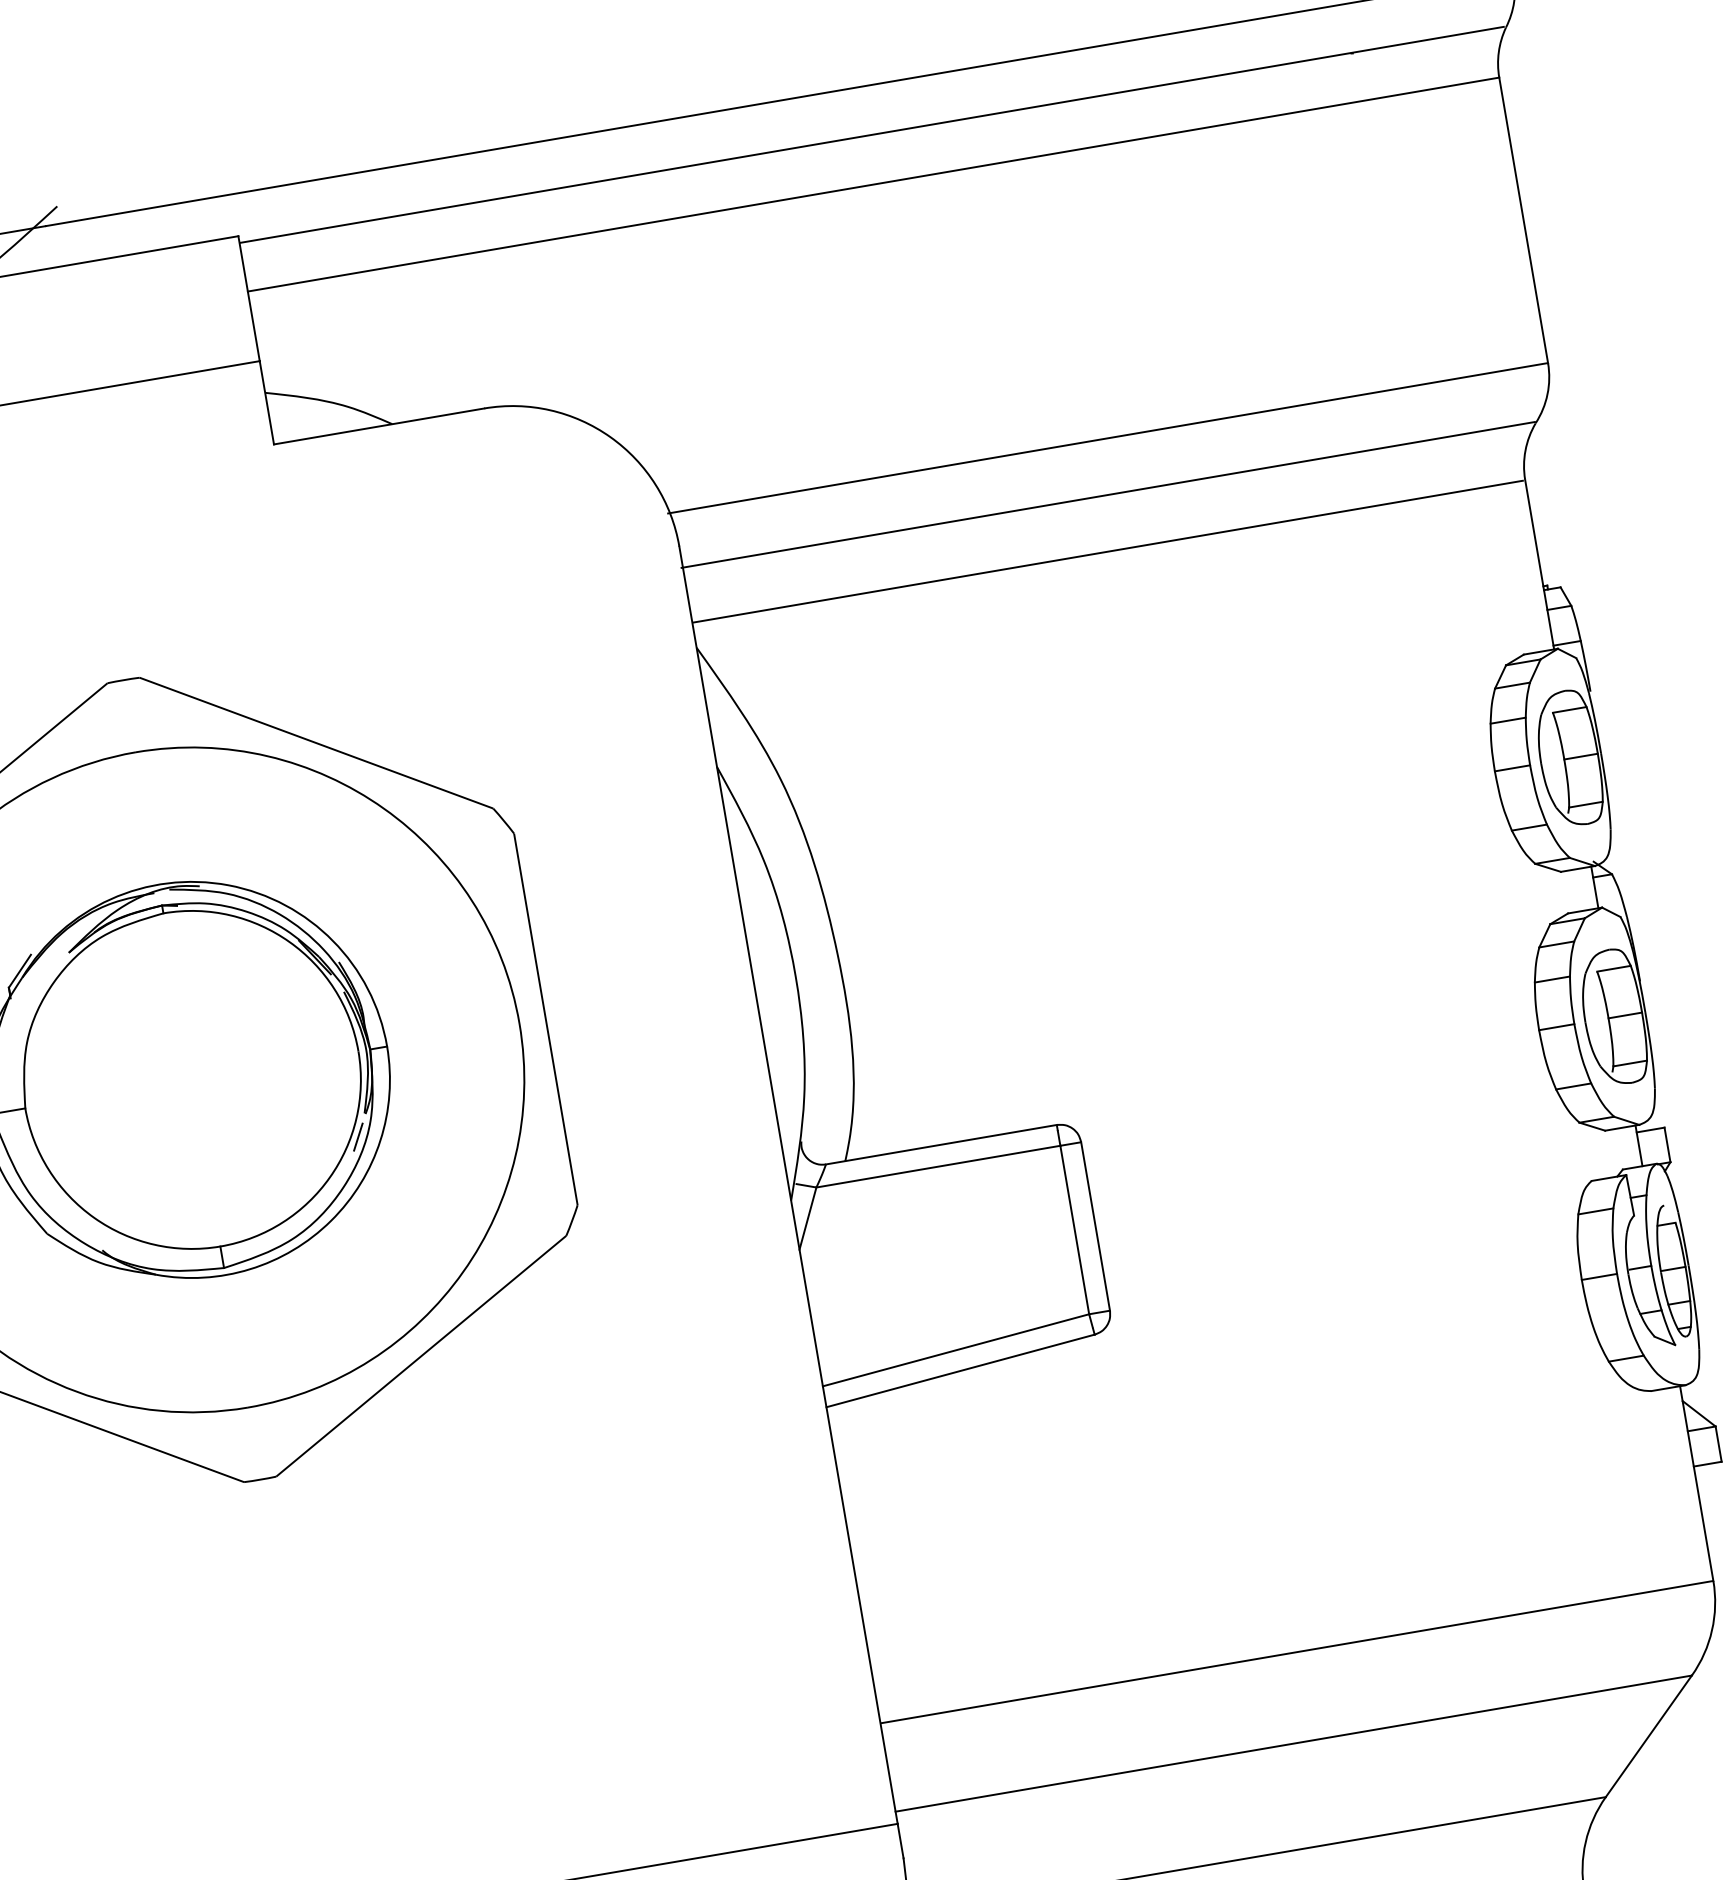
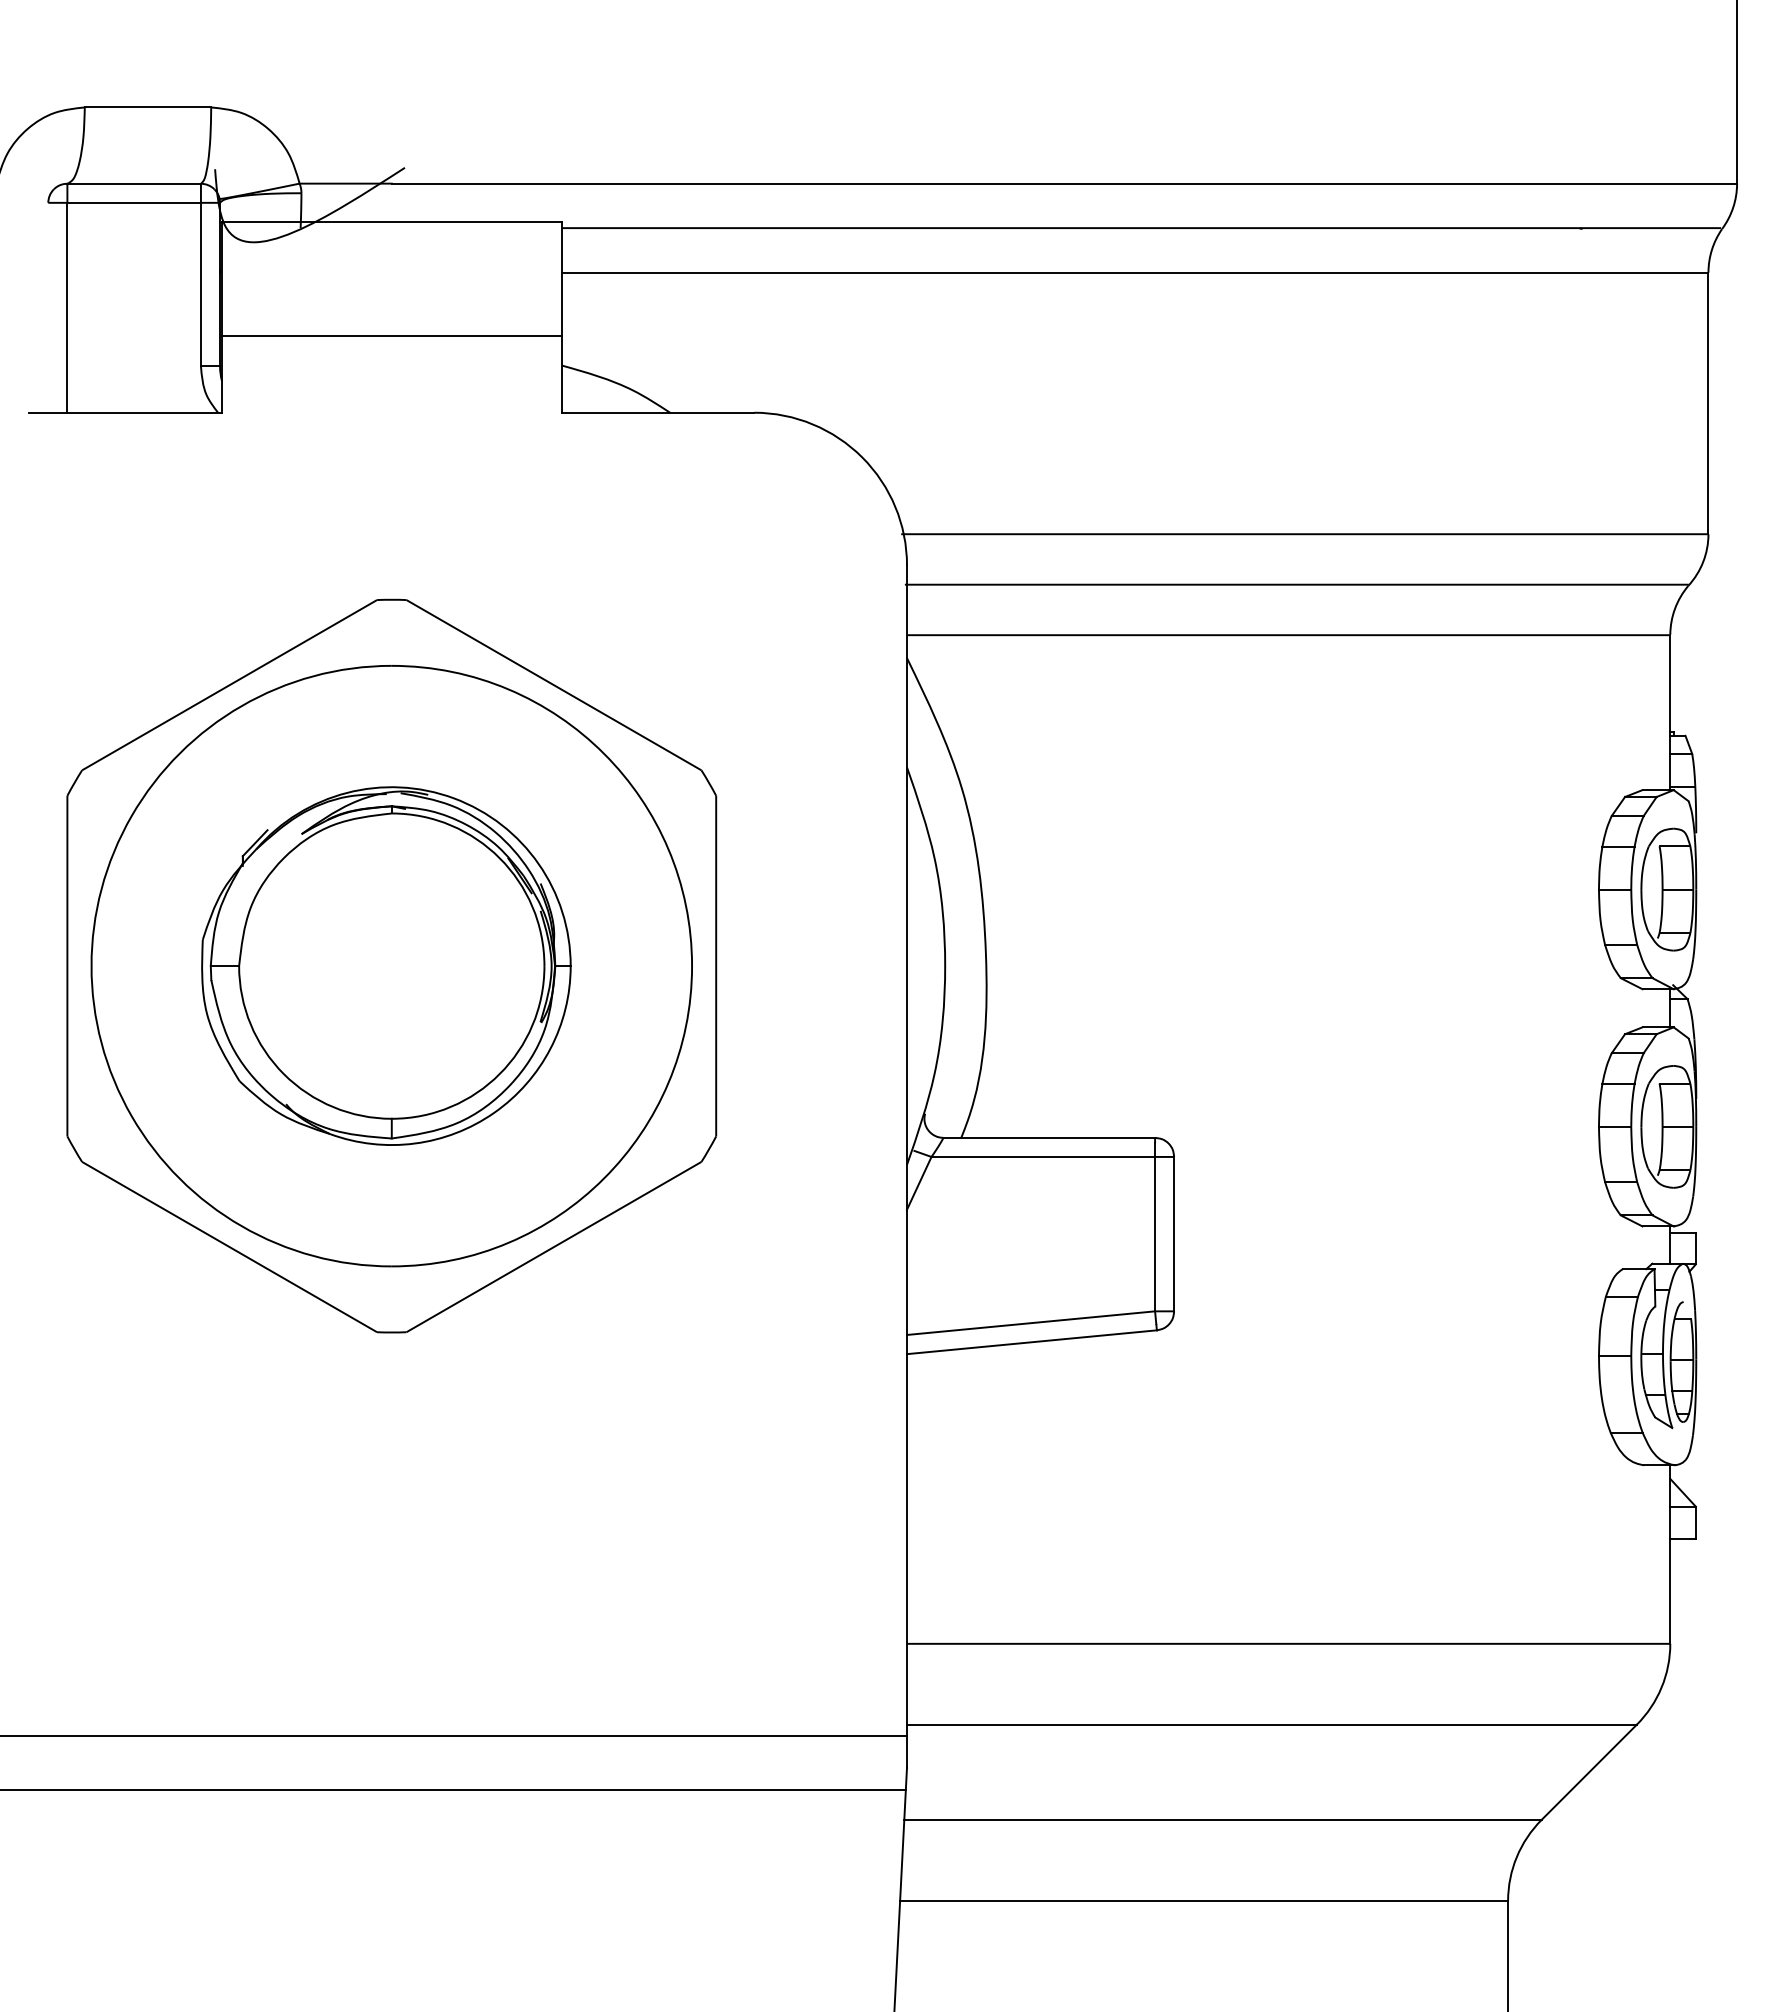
line: (358, 1137) -> (531, 1042), removed

